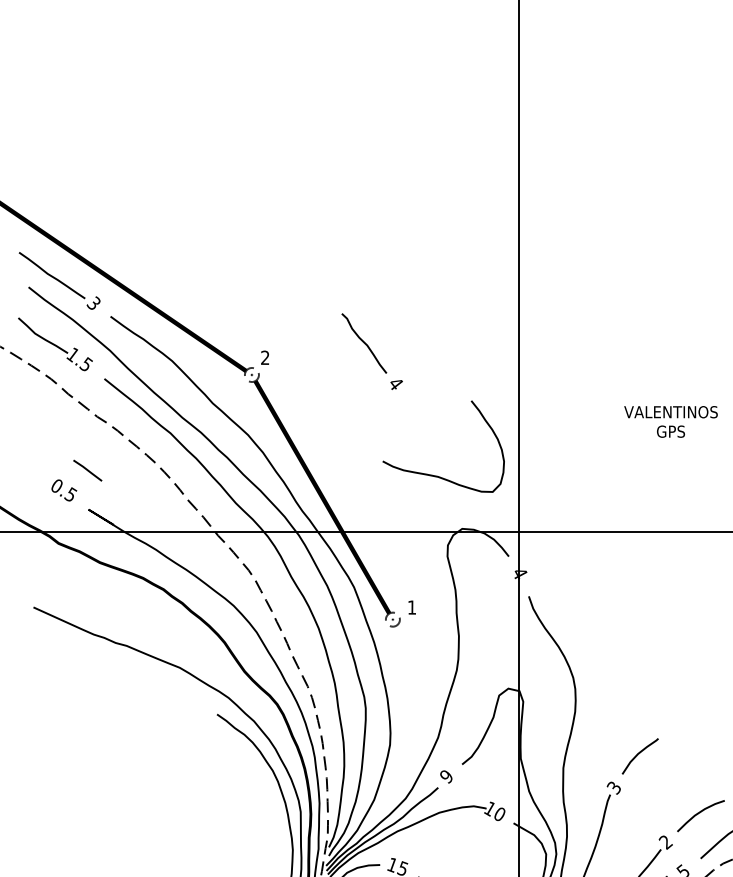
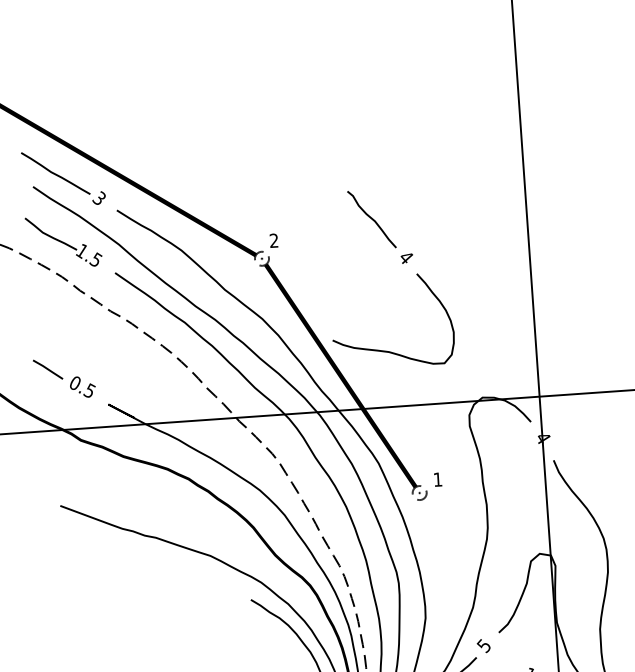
line: (87, 470) -> (47, 369), moved
curve: (437, 475) -> (388, 350), moved
text: (445, 776) -> (483, 645), 9 -> 5

